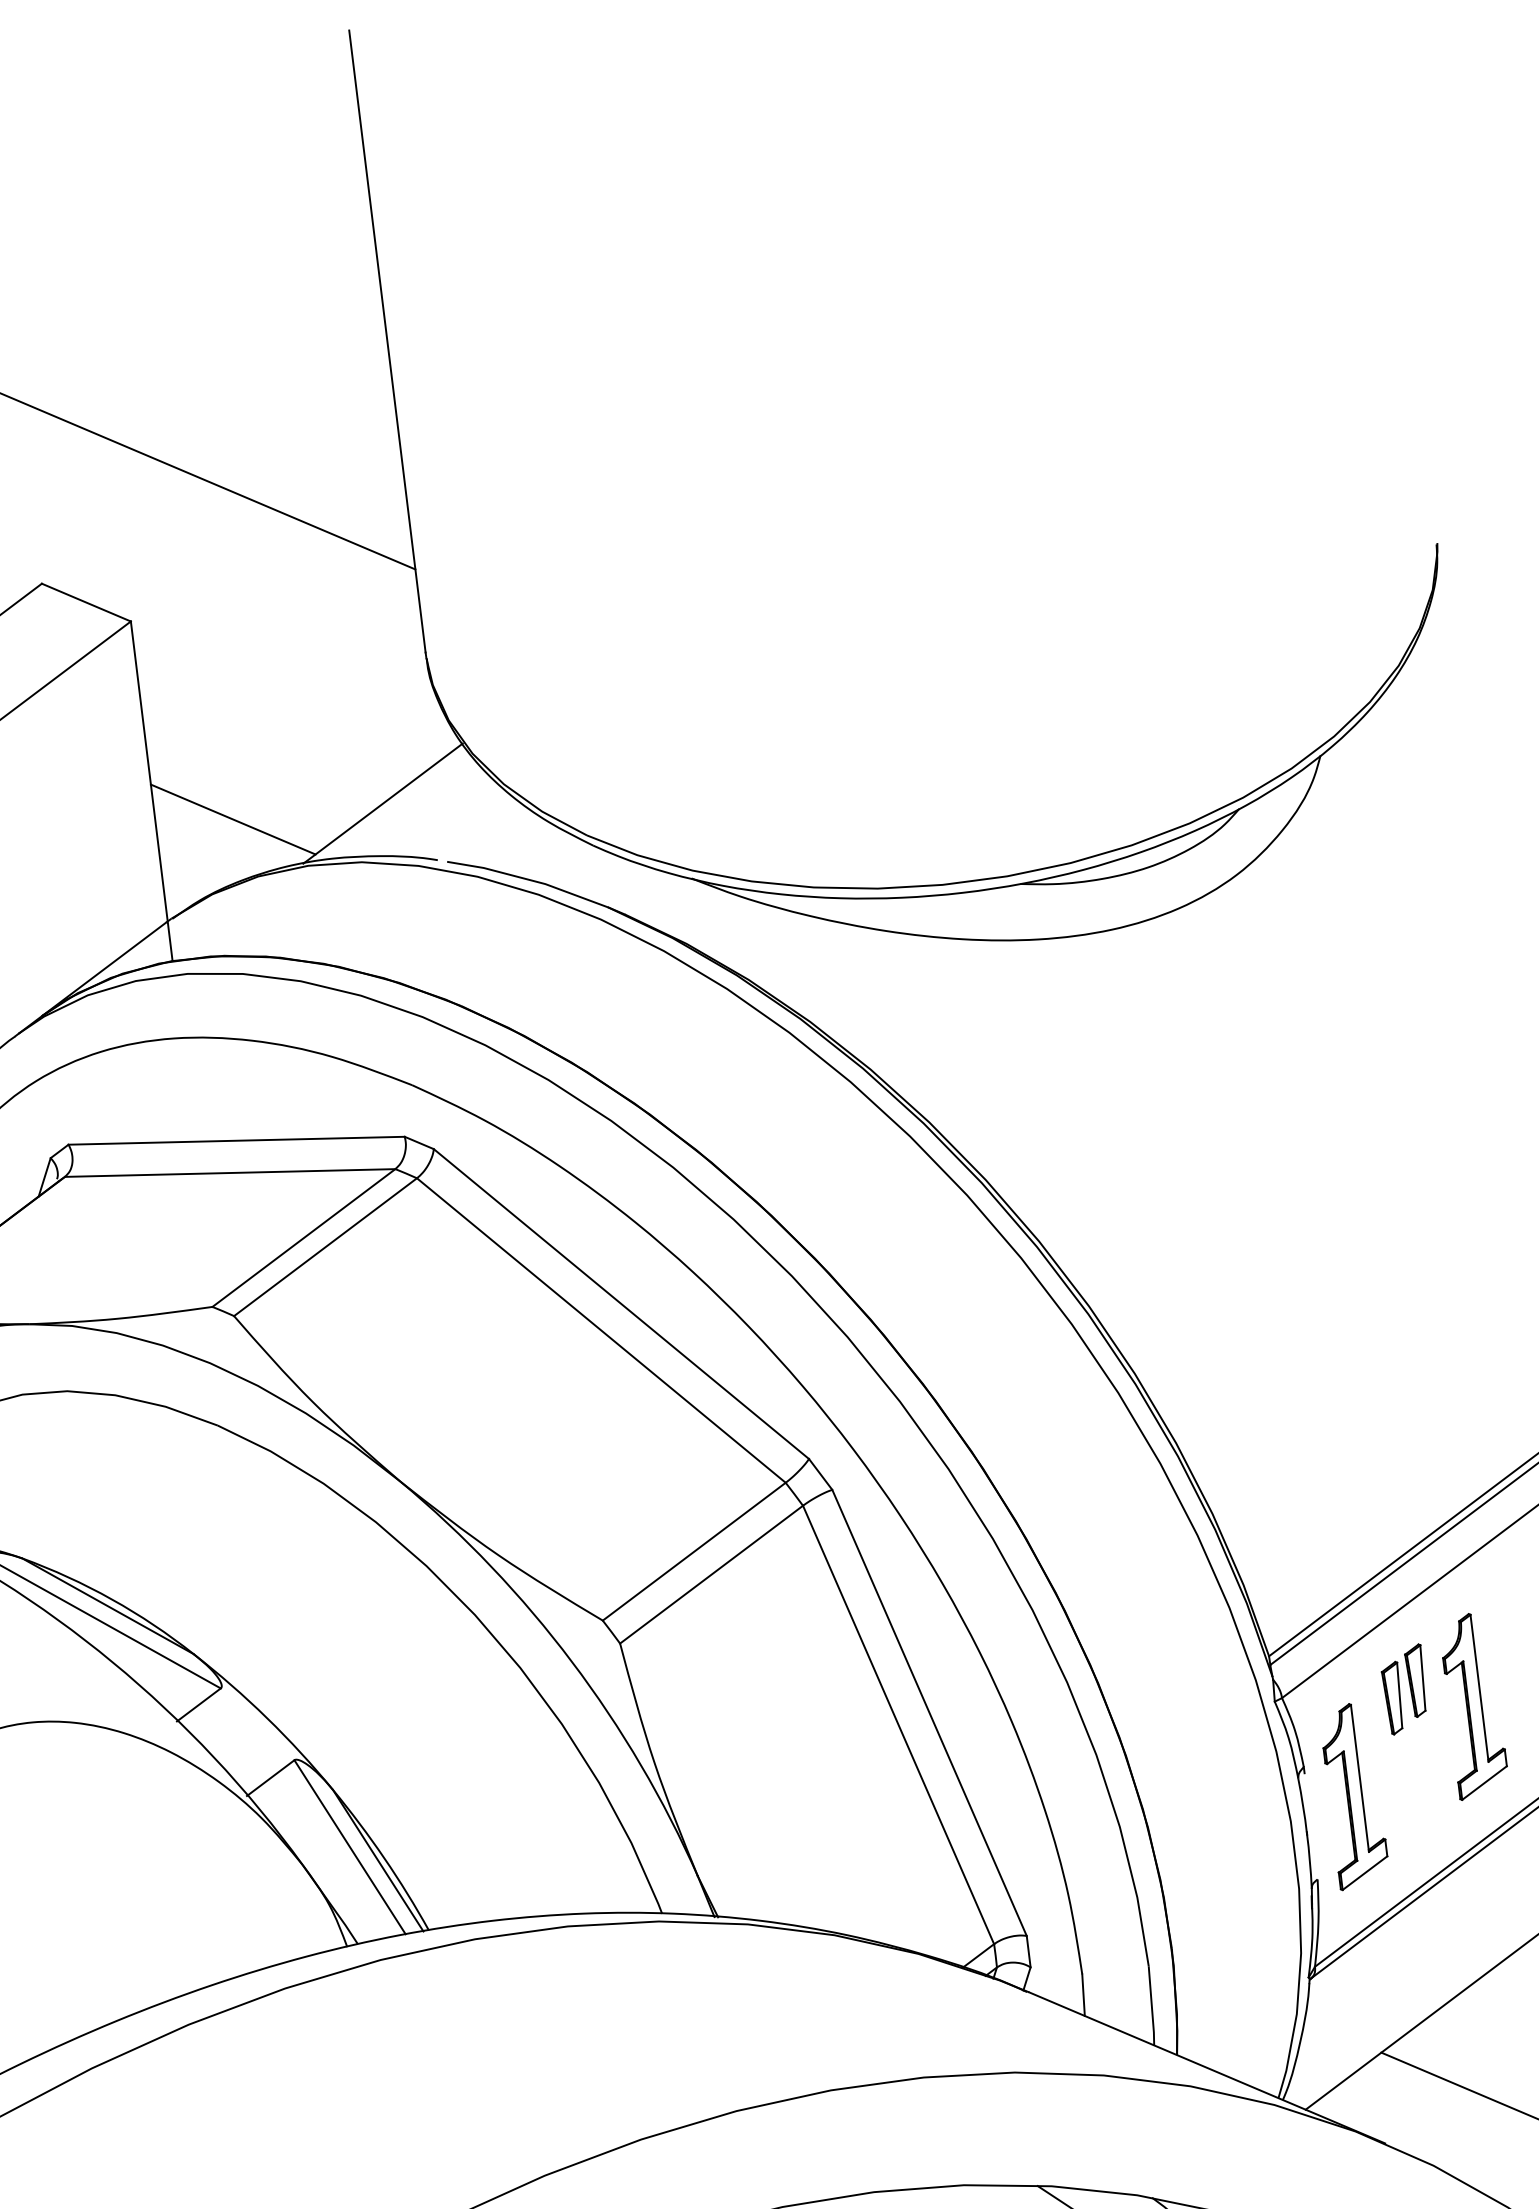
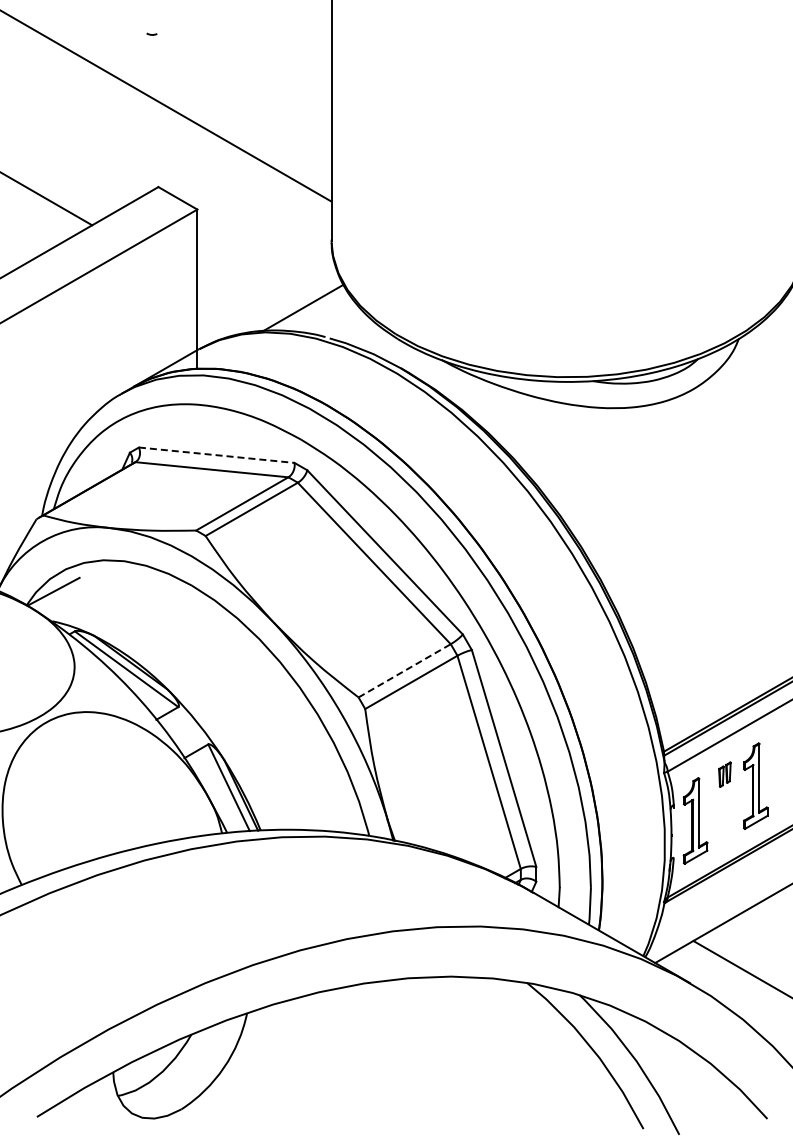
line: (233, 818) -> (233, 306), removed
line: (238, 1141) -> (217, 455), solid -> dashed
line: (695, 1550) -> (405, 670), solid -> dashed
part: (1404, 1689) -> (724, 774), size x0.6

